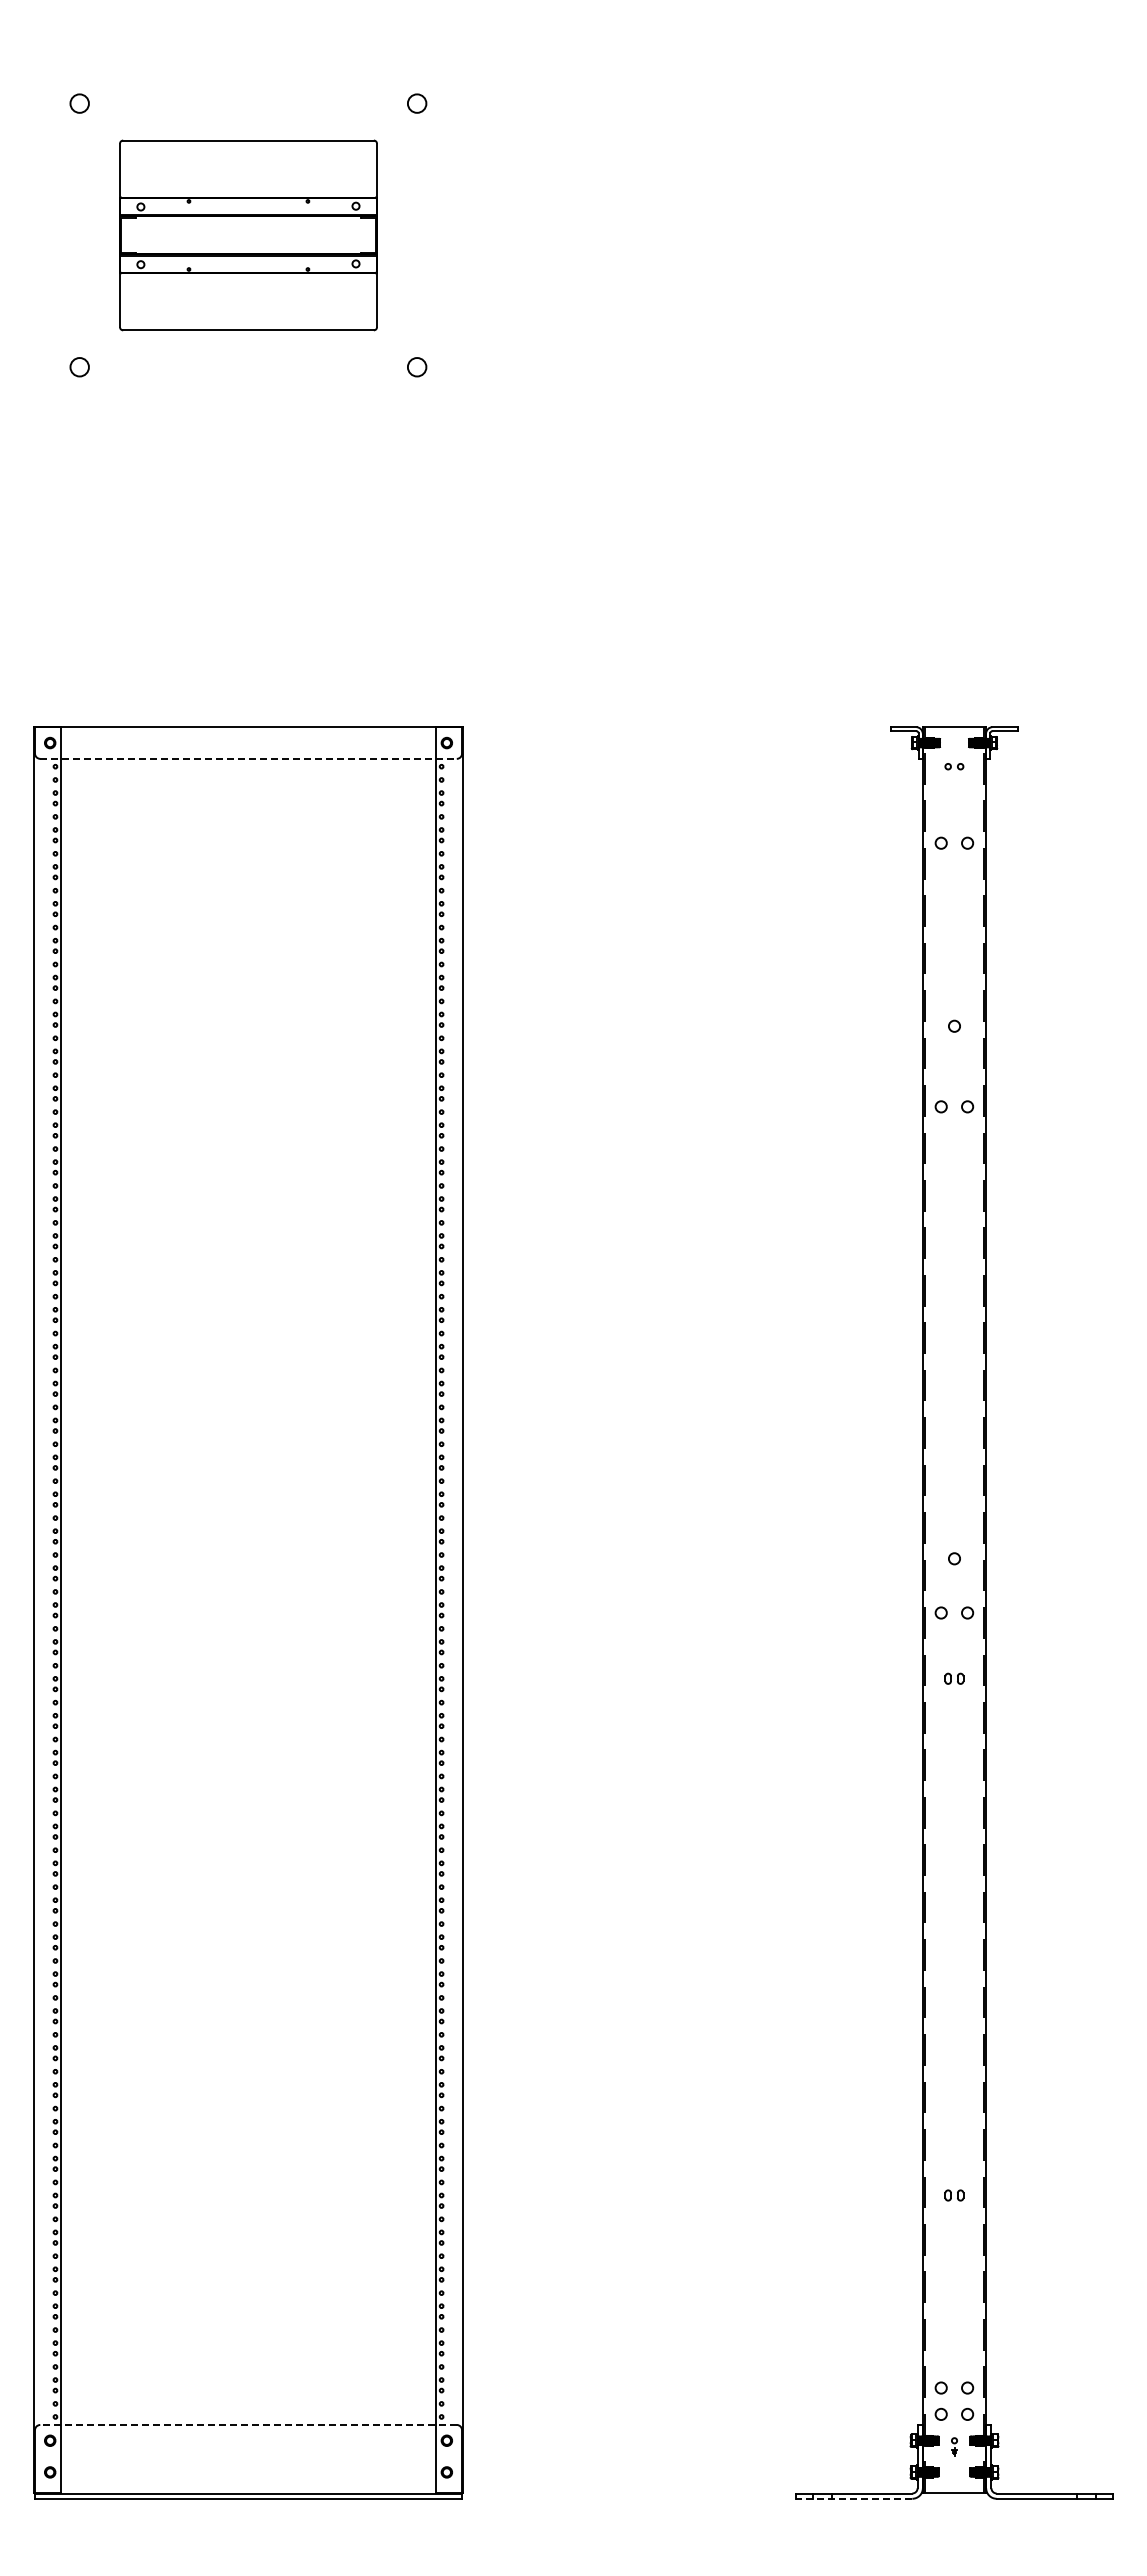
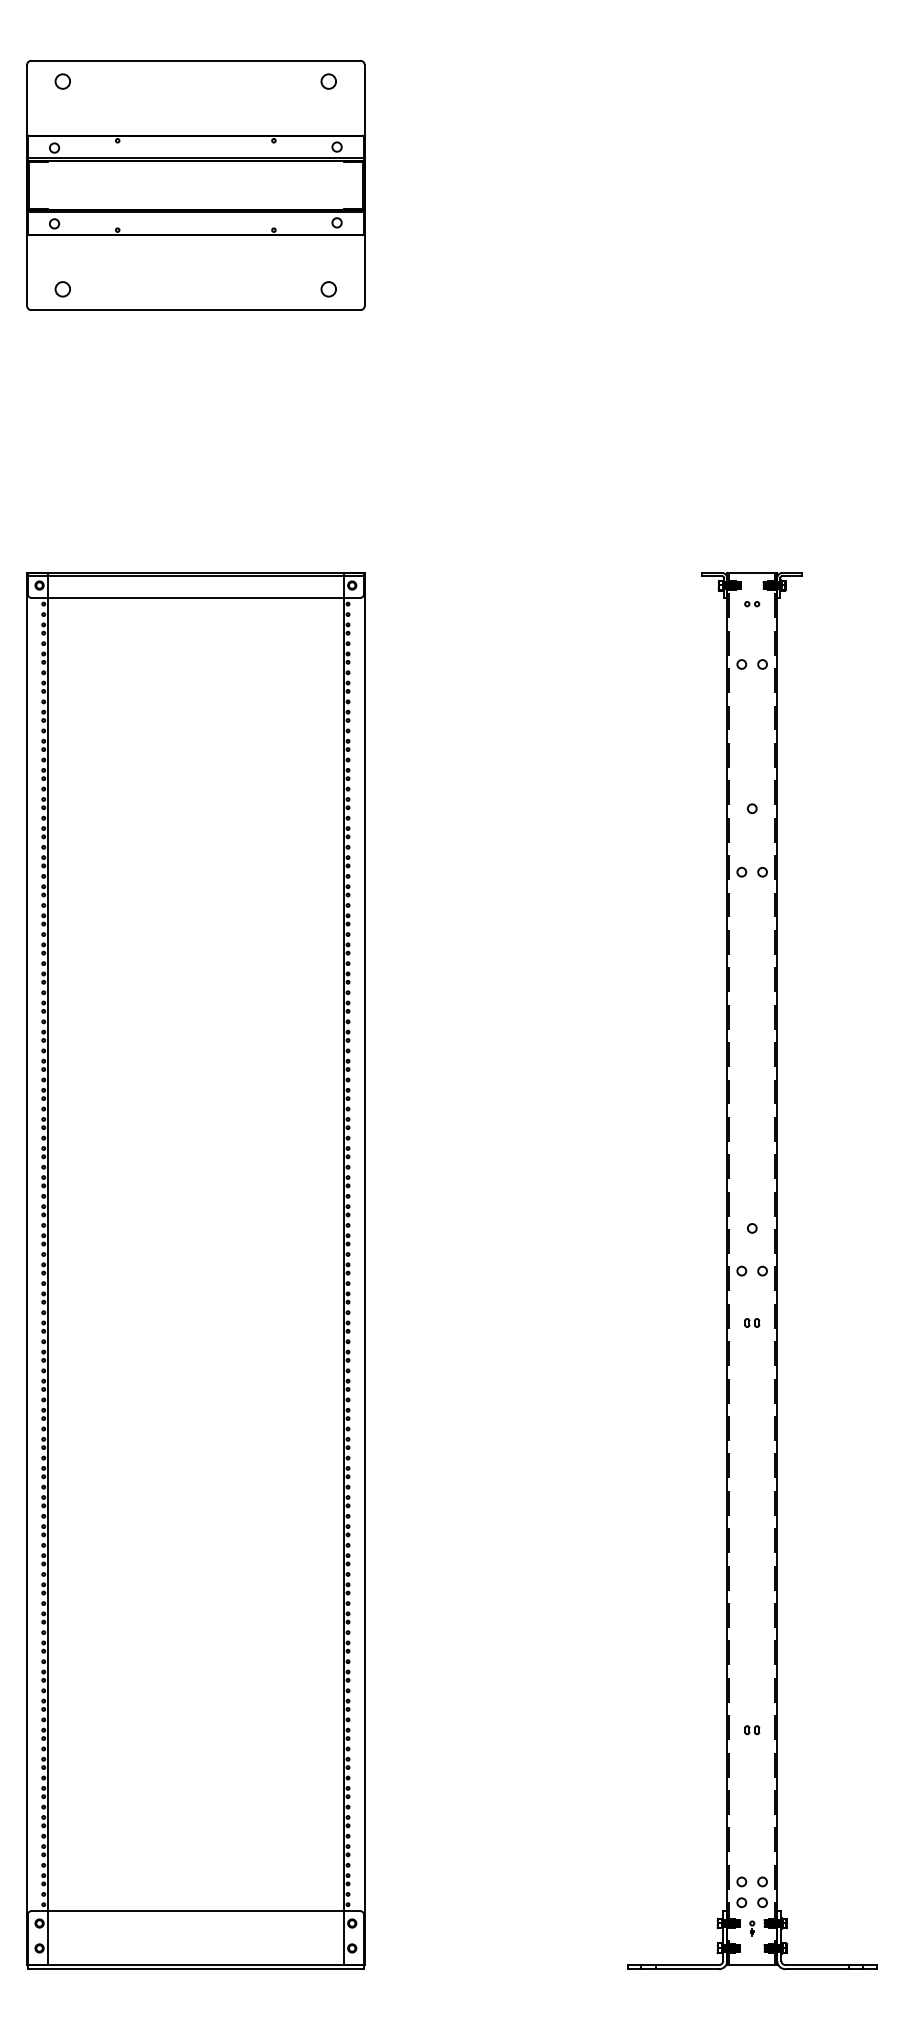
part: (248, 235) -> (195, 185), size x1.67
line: (248, 731) -> (195, 576), added
line: (249, 758) -> (196, 597), dashed -> solid
line: (248, 2424) -> (195, 1910), dashed -> solid
line: (854, 2498) -> (673, 1968), dashed -> solid

